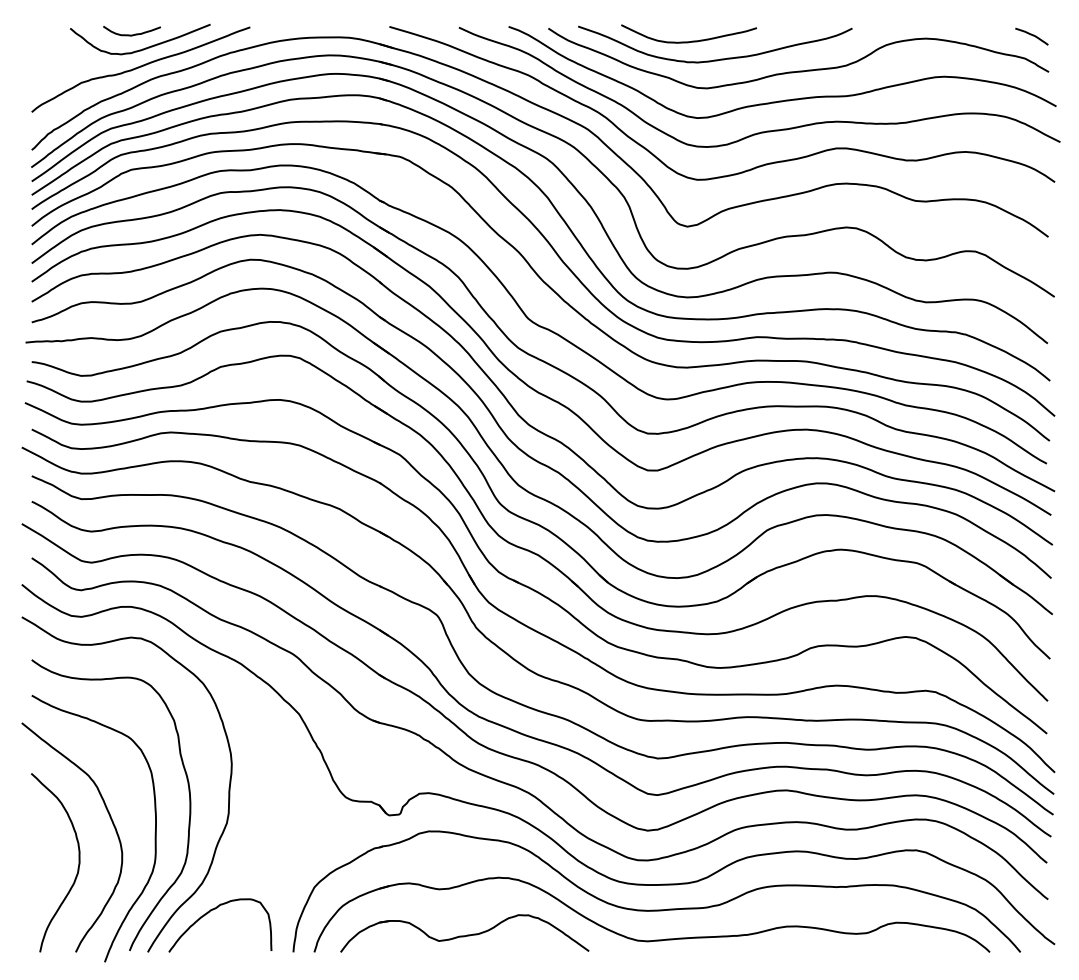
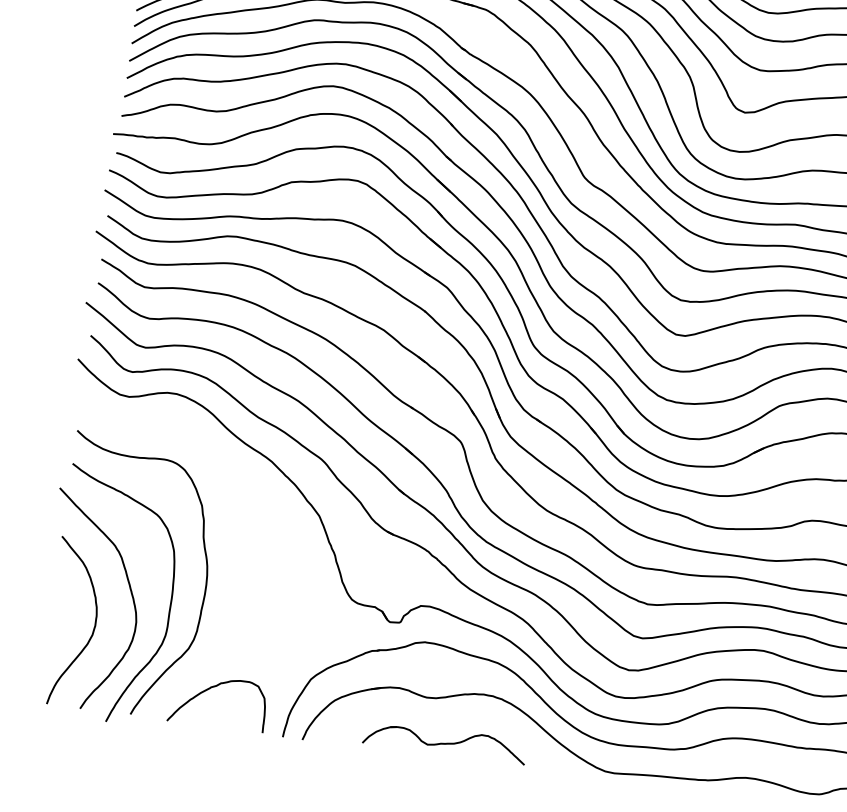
curve: (228, 787) -> (243, 575), removed
part: (464, 933) -> (444, 742), size x0.7

